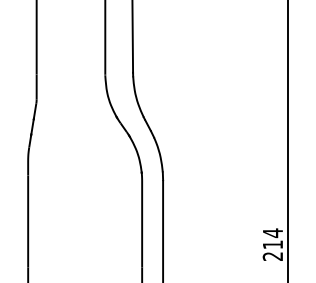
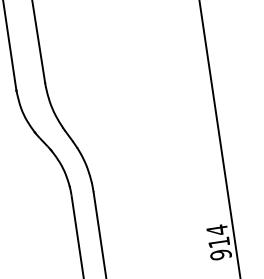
text: (272, 256) -> (220, 254), 214 -> 914

